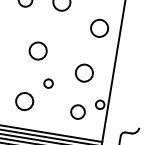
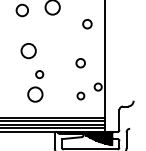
circle: (99, 29) -> (87, 24), size x0.6
circle: (37, 51) -> (28, 51), moved
circle: (83, 73) -> (80, 63), size x0.6
circle: (48, 83) -> (39, 74), moved
circle: (77, 111) -> (80, 95), size x0.6

